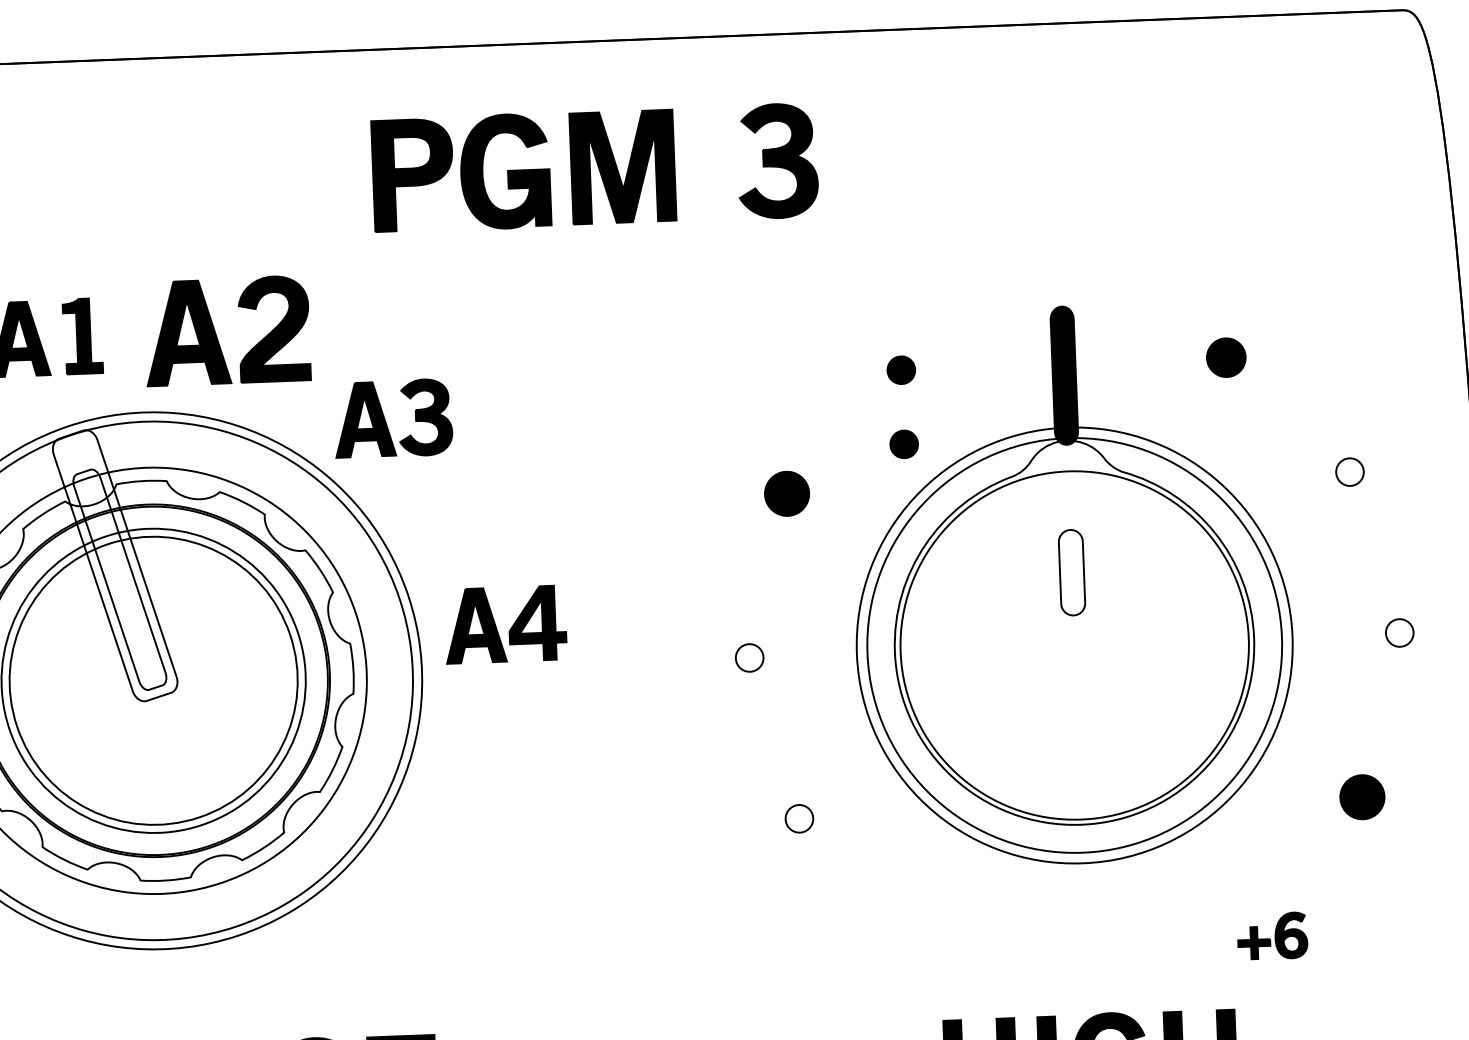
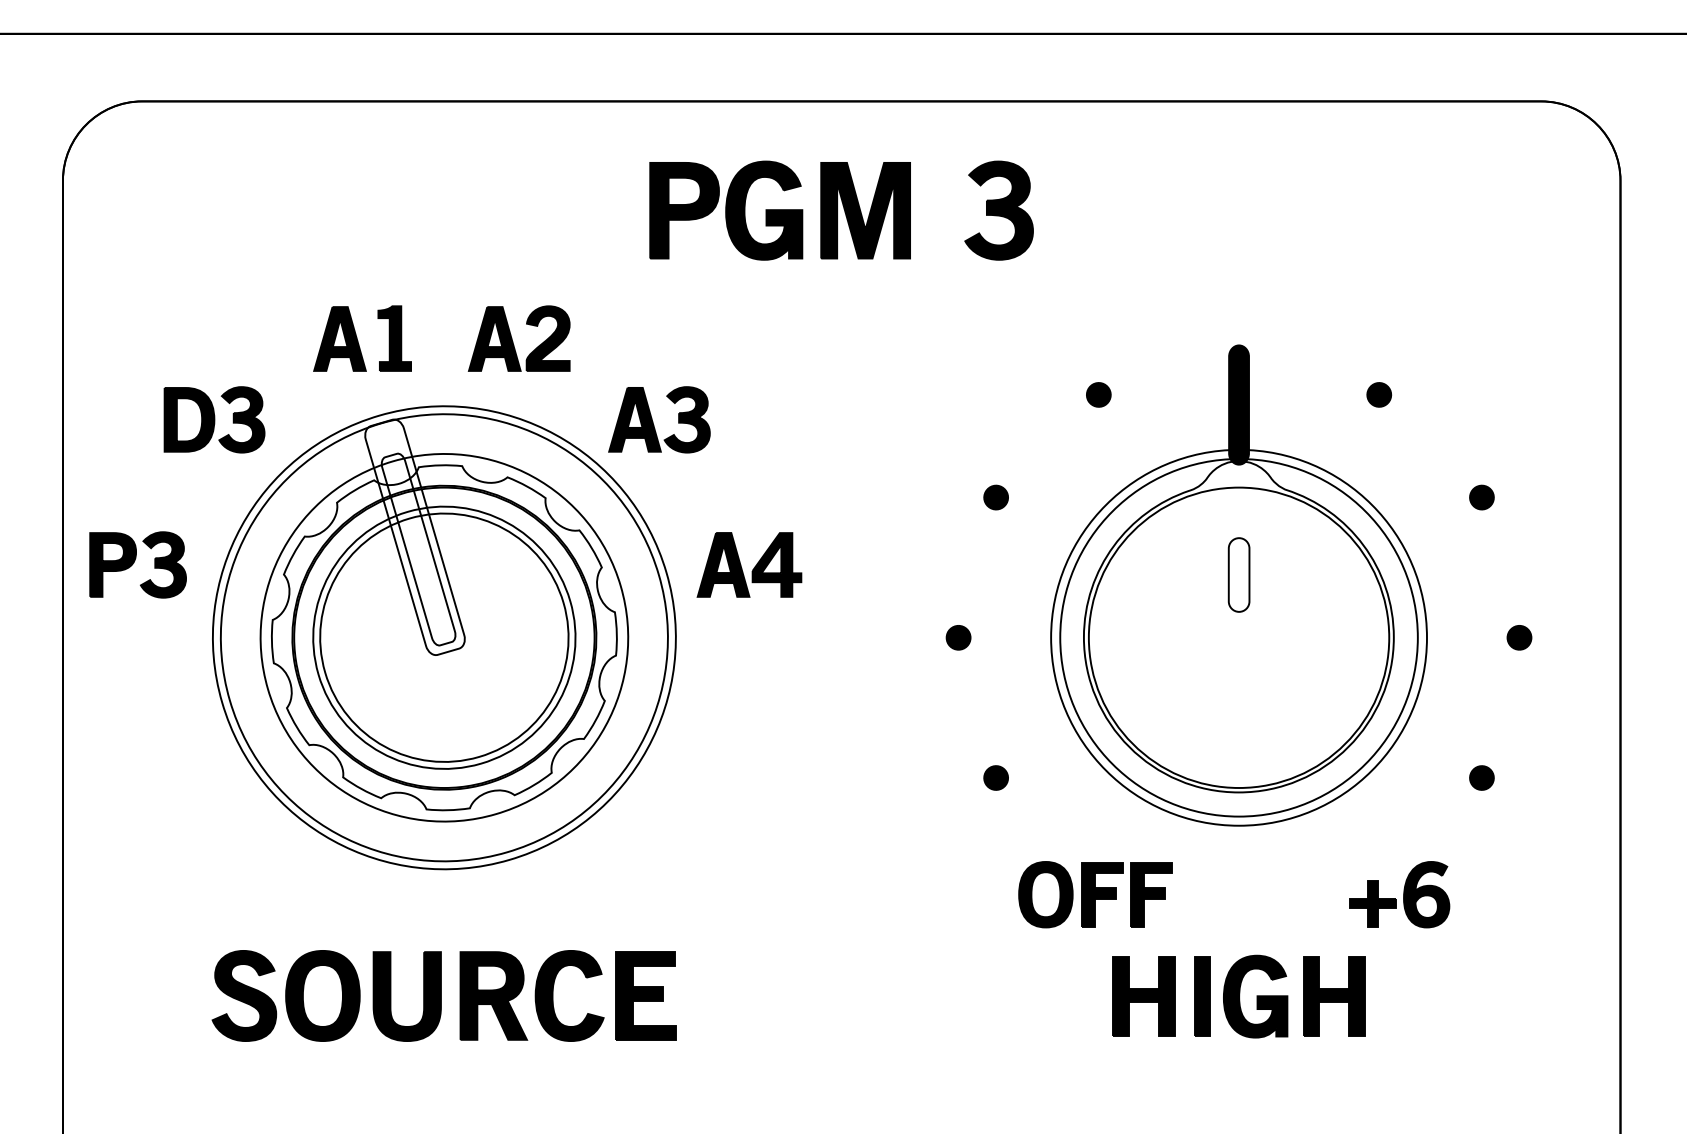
part: (226, 330) -> (518, 338), size x0.71
part: (1226, 357) -> (1379, 394), size x0.71
part: (903, 443) -> (1098, 458), removed
fill: (1349, 472) -> (1481, 497), added
part: (786, 493) -> (995, 497), size x0.62
part: (505, 624) -> (749, 564), moved
fill: (1399, 632) -> (1519, 637), added
fill: (749, 657) -> (958, 637), added
part: (1361, 796) -> (1481, 777), size x0.62
fill: (799, 818) -> (996, 777), added
part: (1272, 935) -> (1399, 894), size x1.67
part: (919, 949) -> (1095, 894), added

